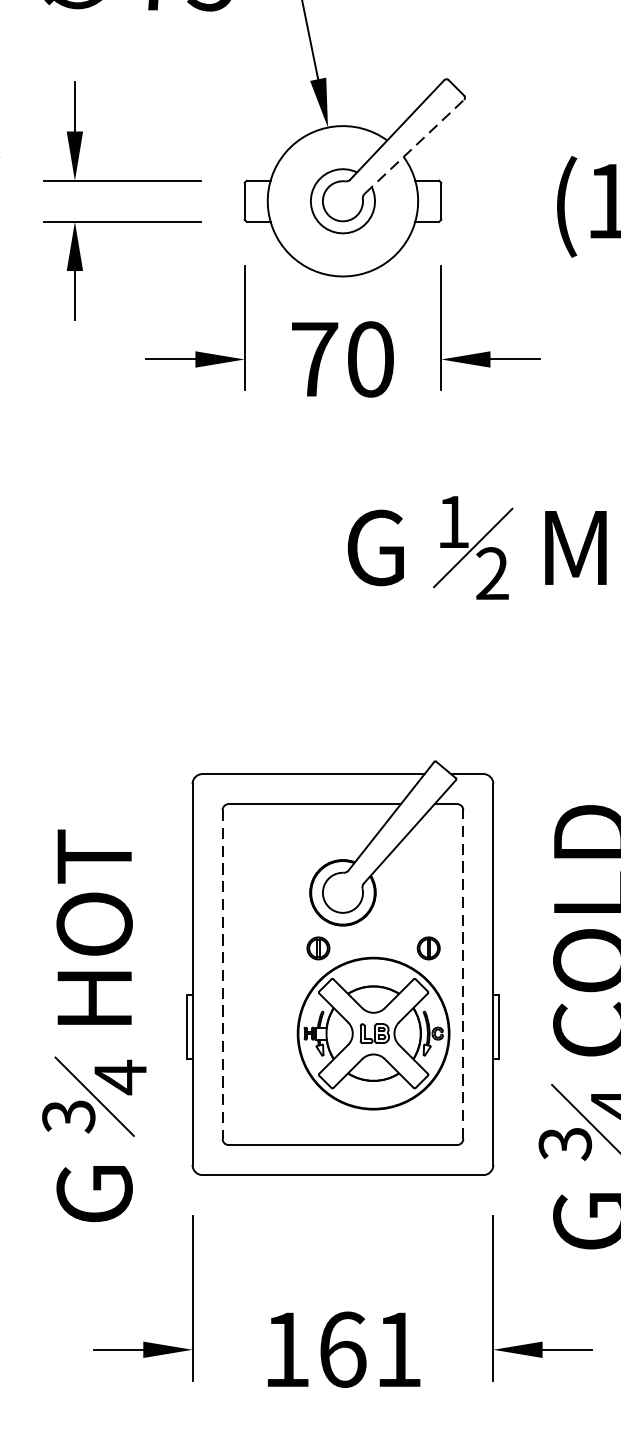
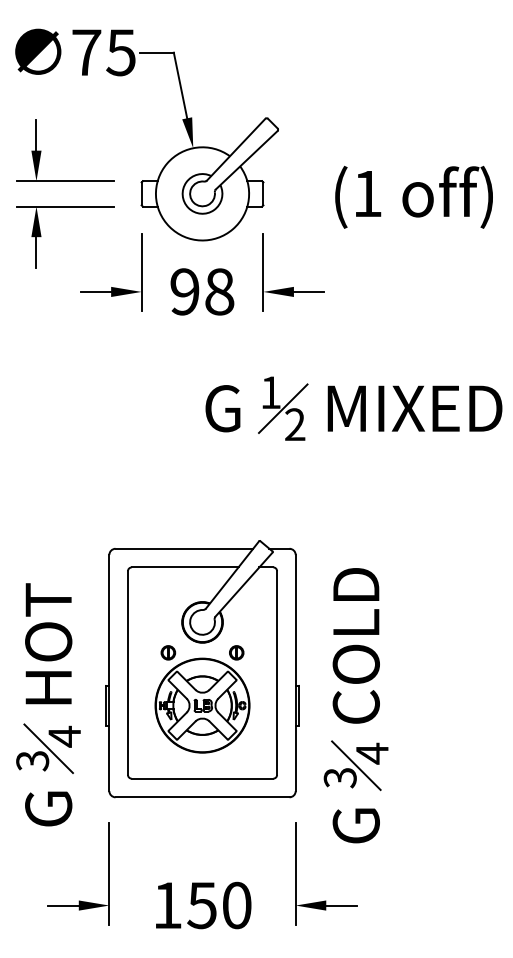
line: (415, 145) -> (247, 159), dashed -> solid
text: (342, 358) -> (202, 291), 70 -> 98
line: (221, 975) -> (127, 673), dashed -> solid
line: (463, 975) -> (277, 673), dashed -> solid
part: (373, 1023) -> (202, 699), moved
text: (370, 1349) -> (219, 905), 161 -> 150

